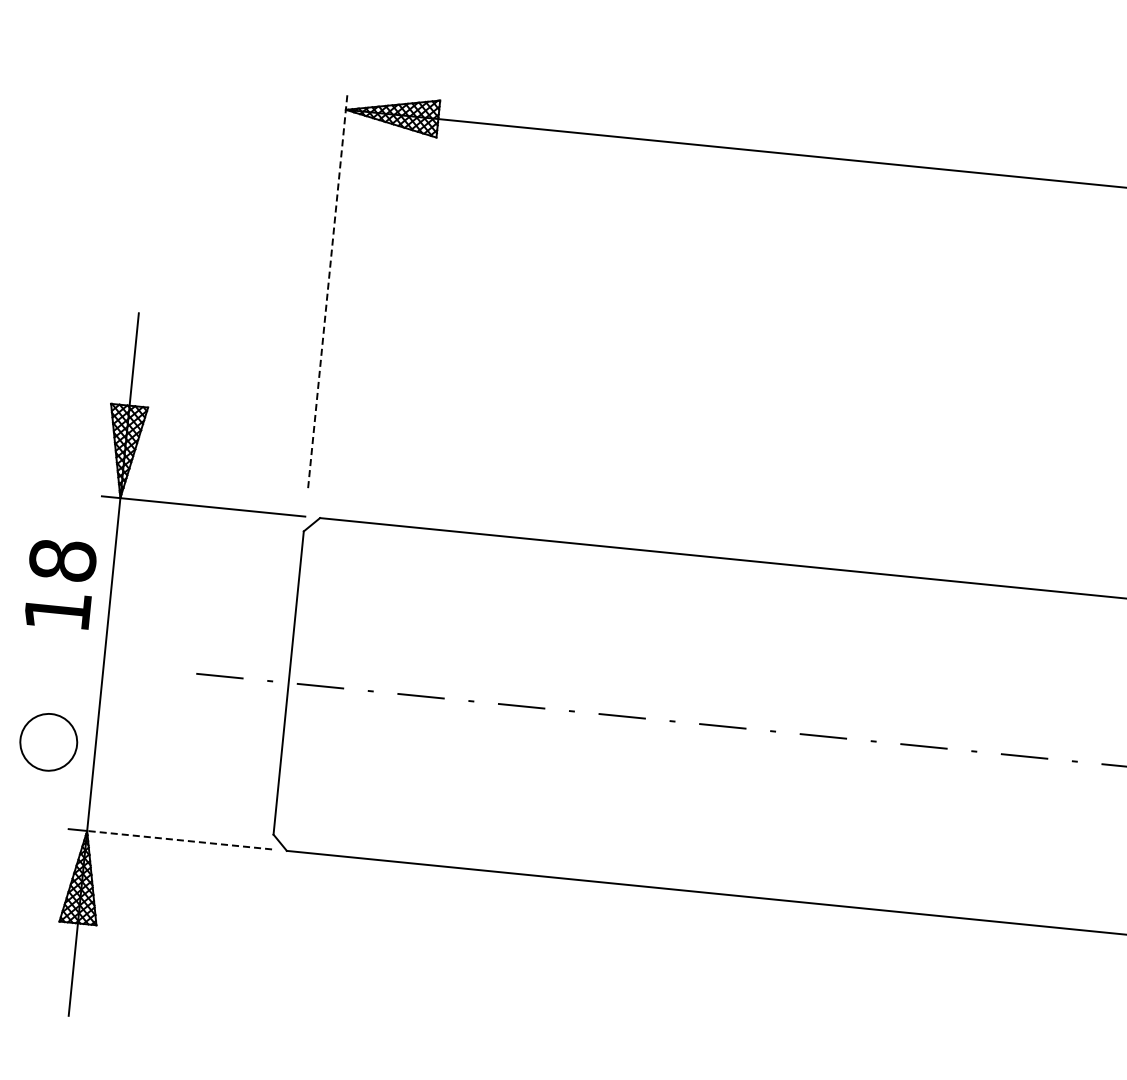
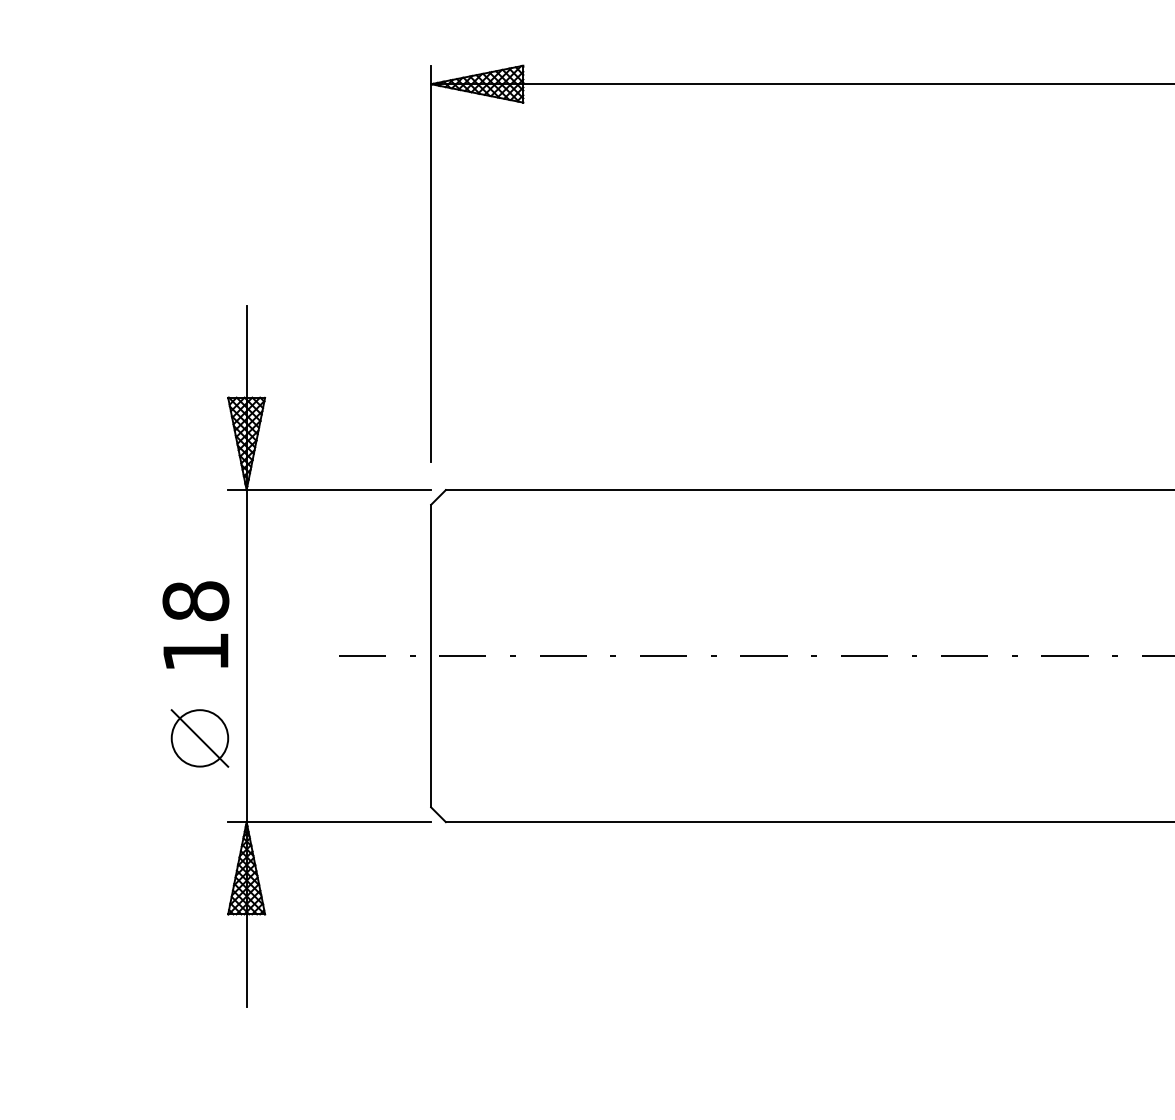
line: (328, 289) -> (431, 263), dashed -> solid
text: (60, 583) -> (195, 624), moved
line: (48, 742) -> (199, 738), added
line: (179, 840) -> (338, 822), dashed -> solid

